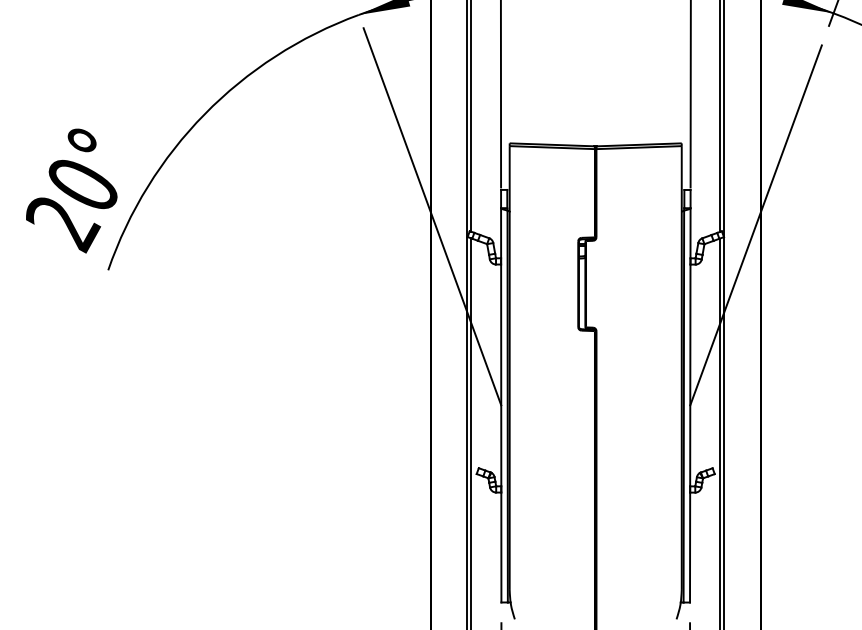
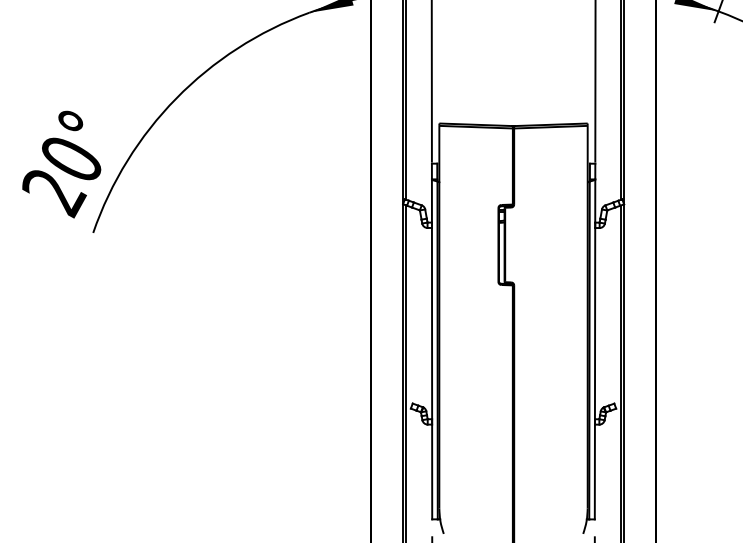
line: (432, 216) -> (372, 186), removed
line: (755, 225) -> (651, 194), removed

